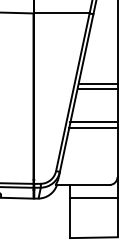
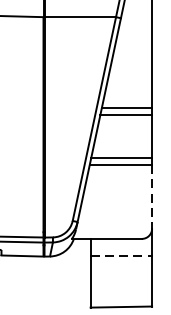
line: (117, 152) -> (152, 196), solid -> dashed
line: (93, 198) -> (121, 256), solid -> dashed

